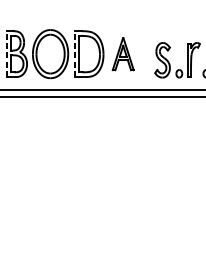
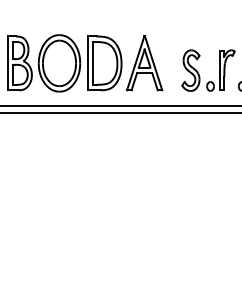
line: (7, 54) -> (8, 63), dashed -> solid
line: (75, 54) -> (88, 63), dashed -> solid
part: (123, 54) -> (144, 63), size x1.43

